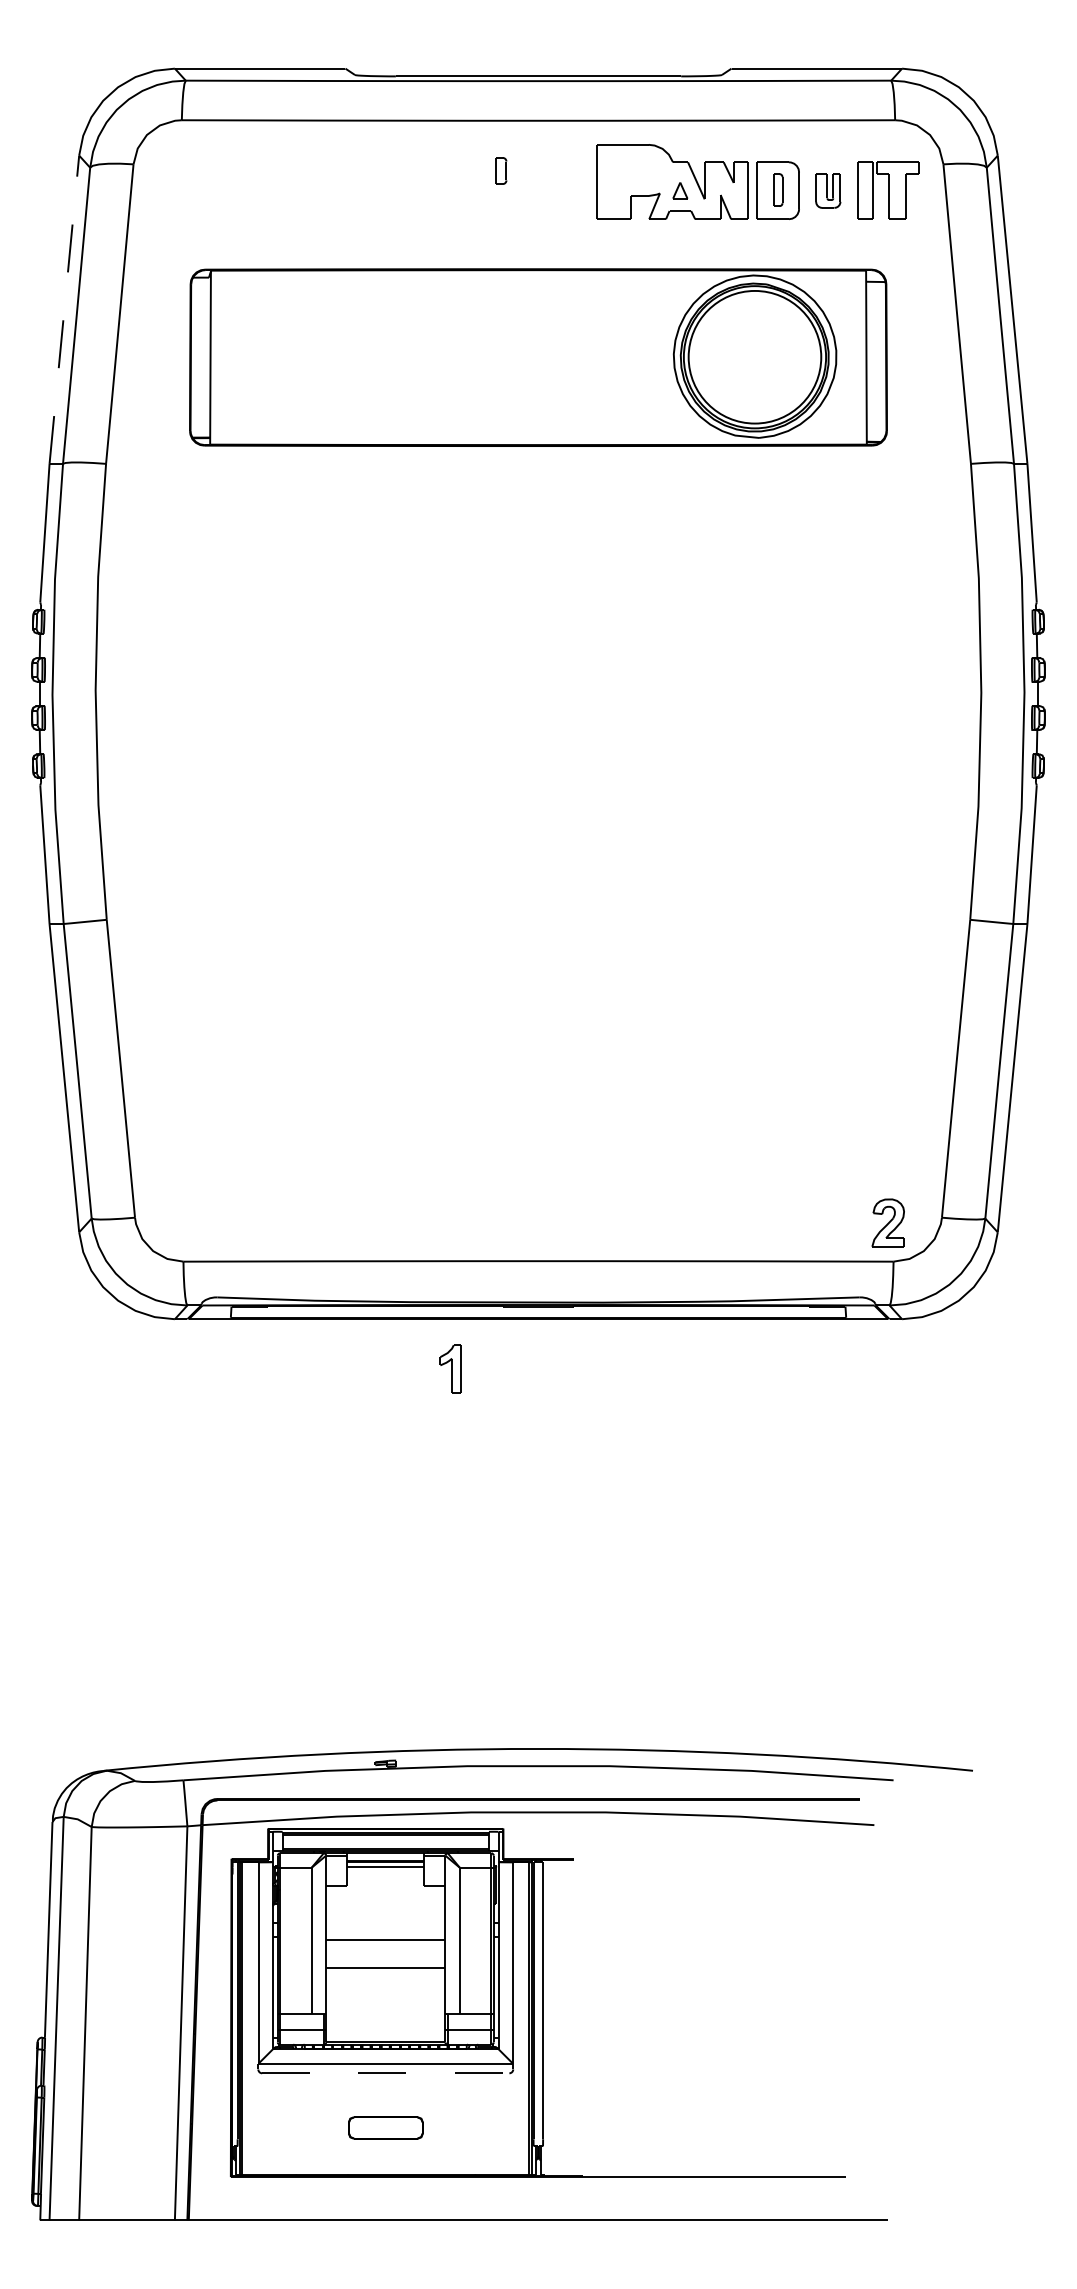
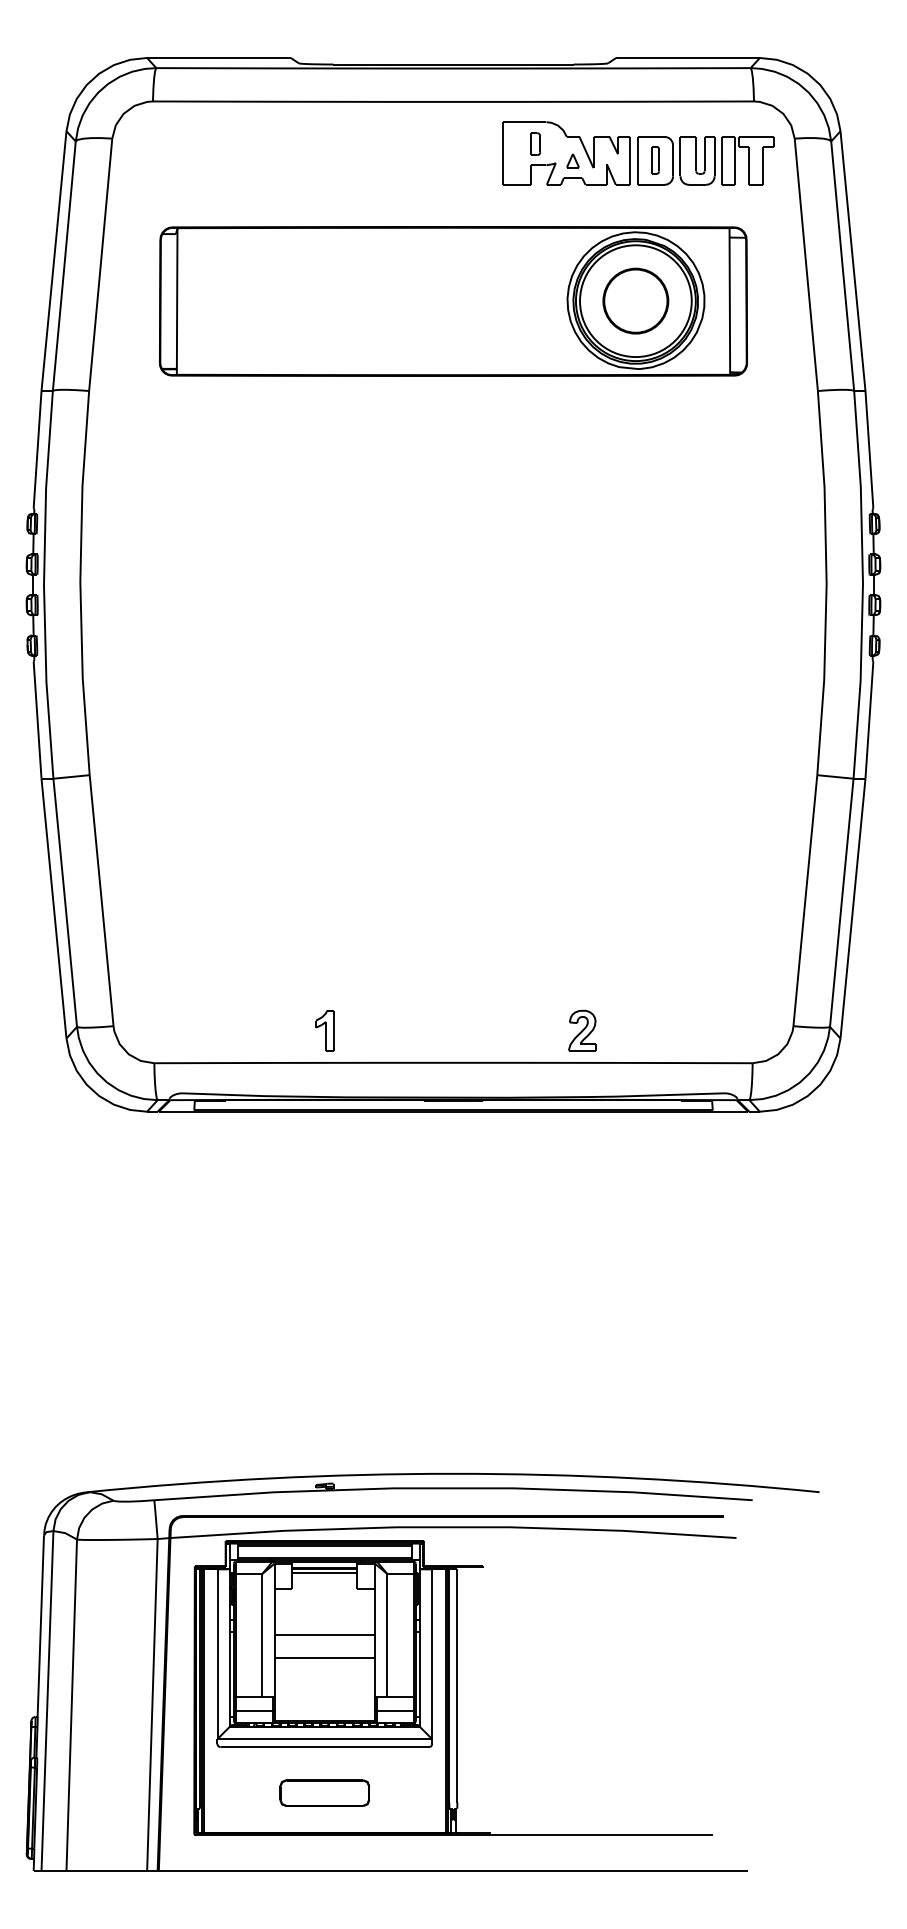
part: (501, 170) -> (536, 143), moved
part: (828, 190) -> (697, 160), size x1.67
line: (64, 309) -> (54, 260), dashed -> solid
part: (754, 356) -> (635, 300), added
part: (887, 1222) -> (581, 1030), moved
part: (450, 1368) -> (324, 1030), moved
line: (385, 2073) -> (324, 1747), dashed -> solid
part: (385, 2127) -> (324, 1792), size x1.43

